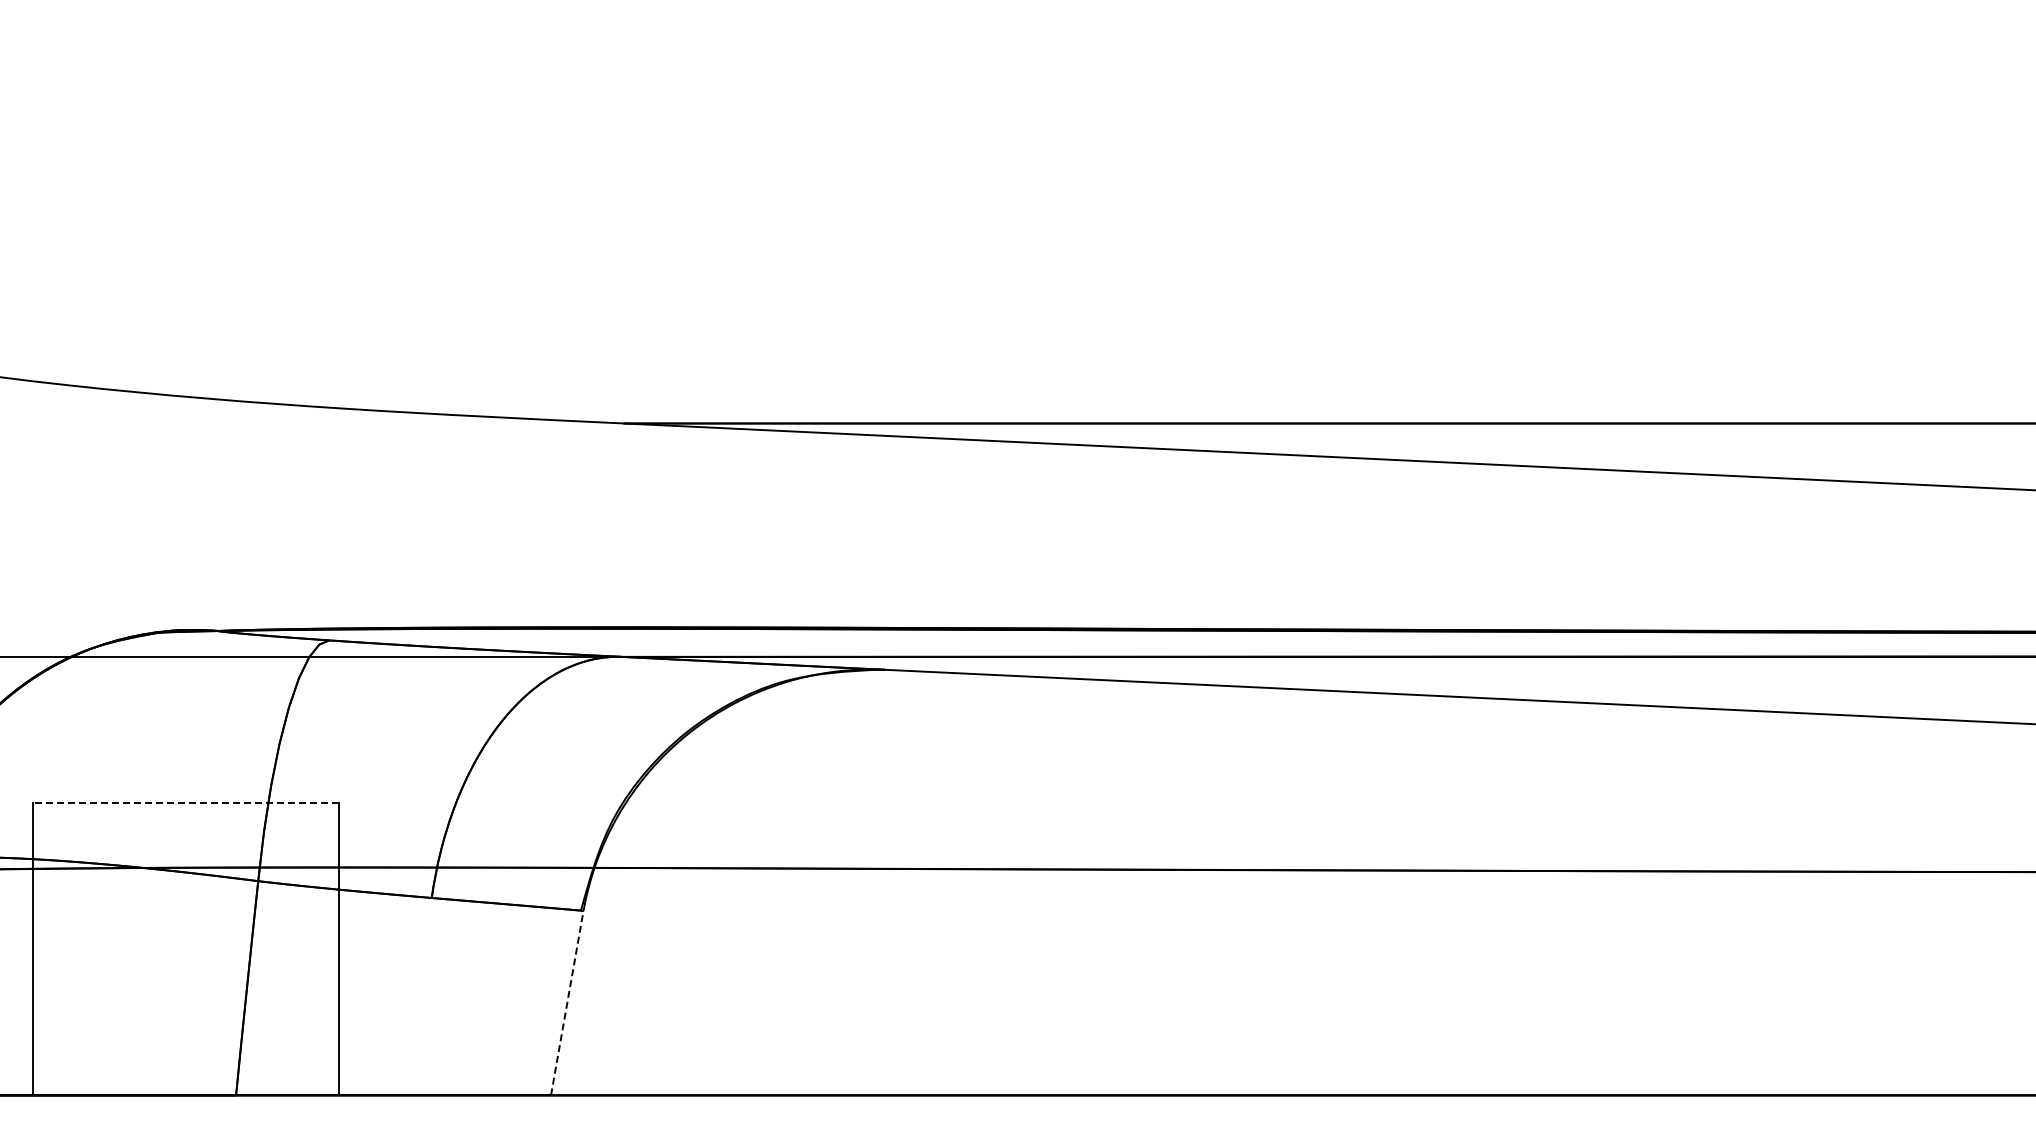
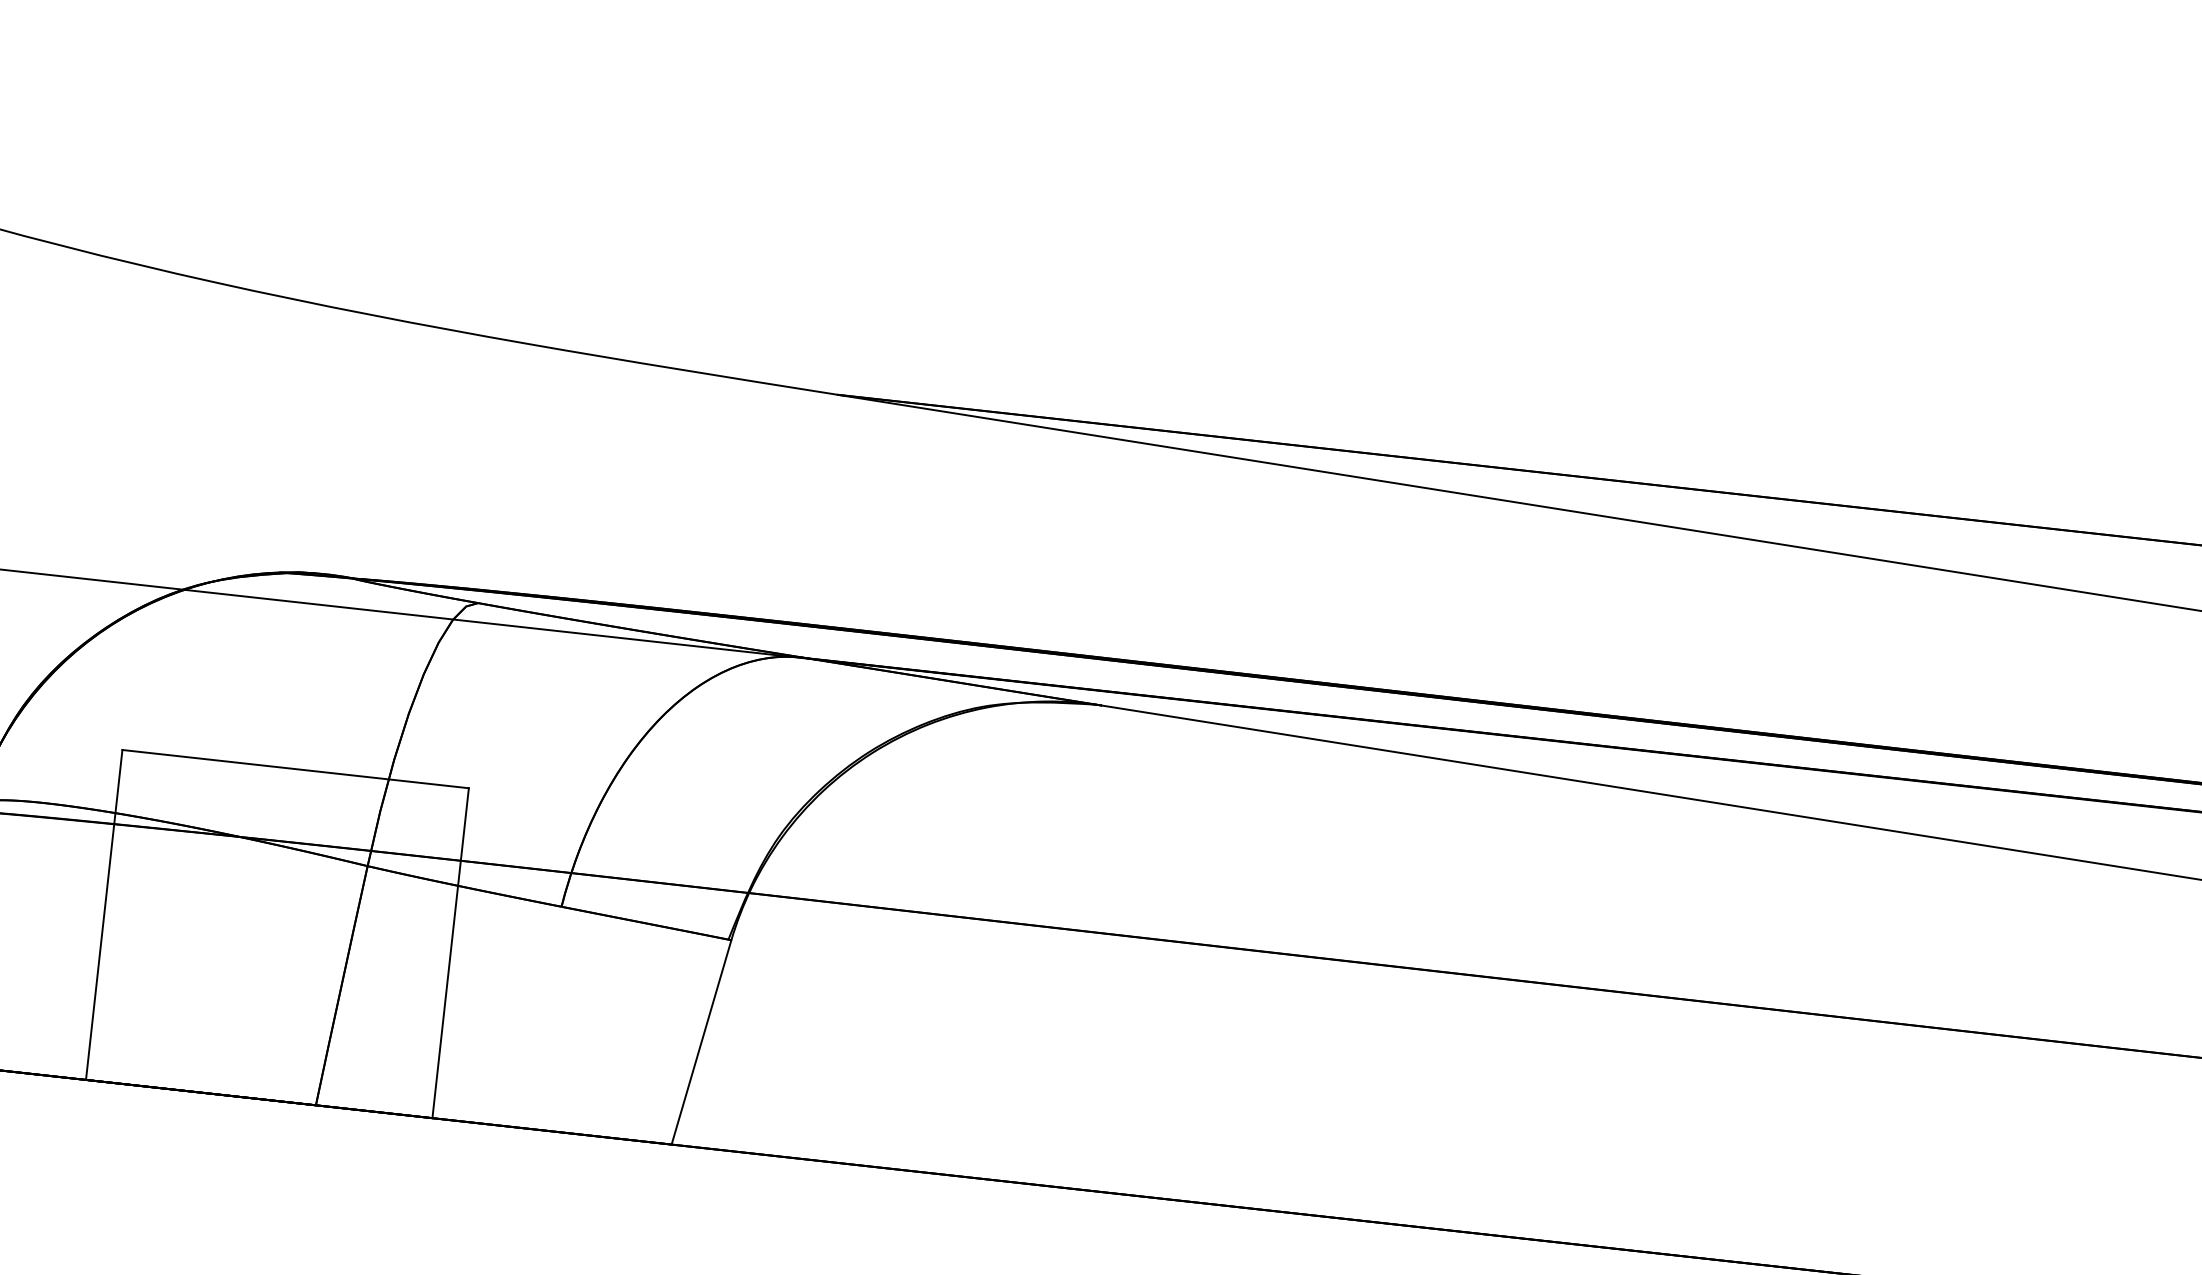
line: (185, 803) -> (295, 769), dashed -> solid
line: (567, 1003) -> (701, 1042), dashed -> solid

